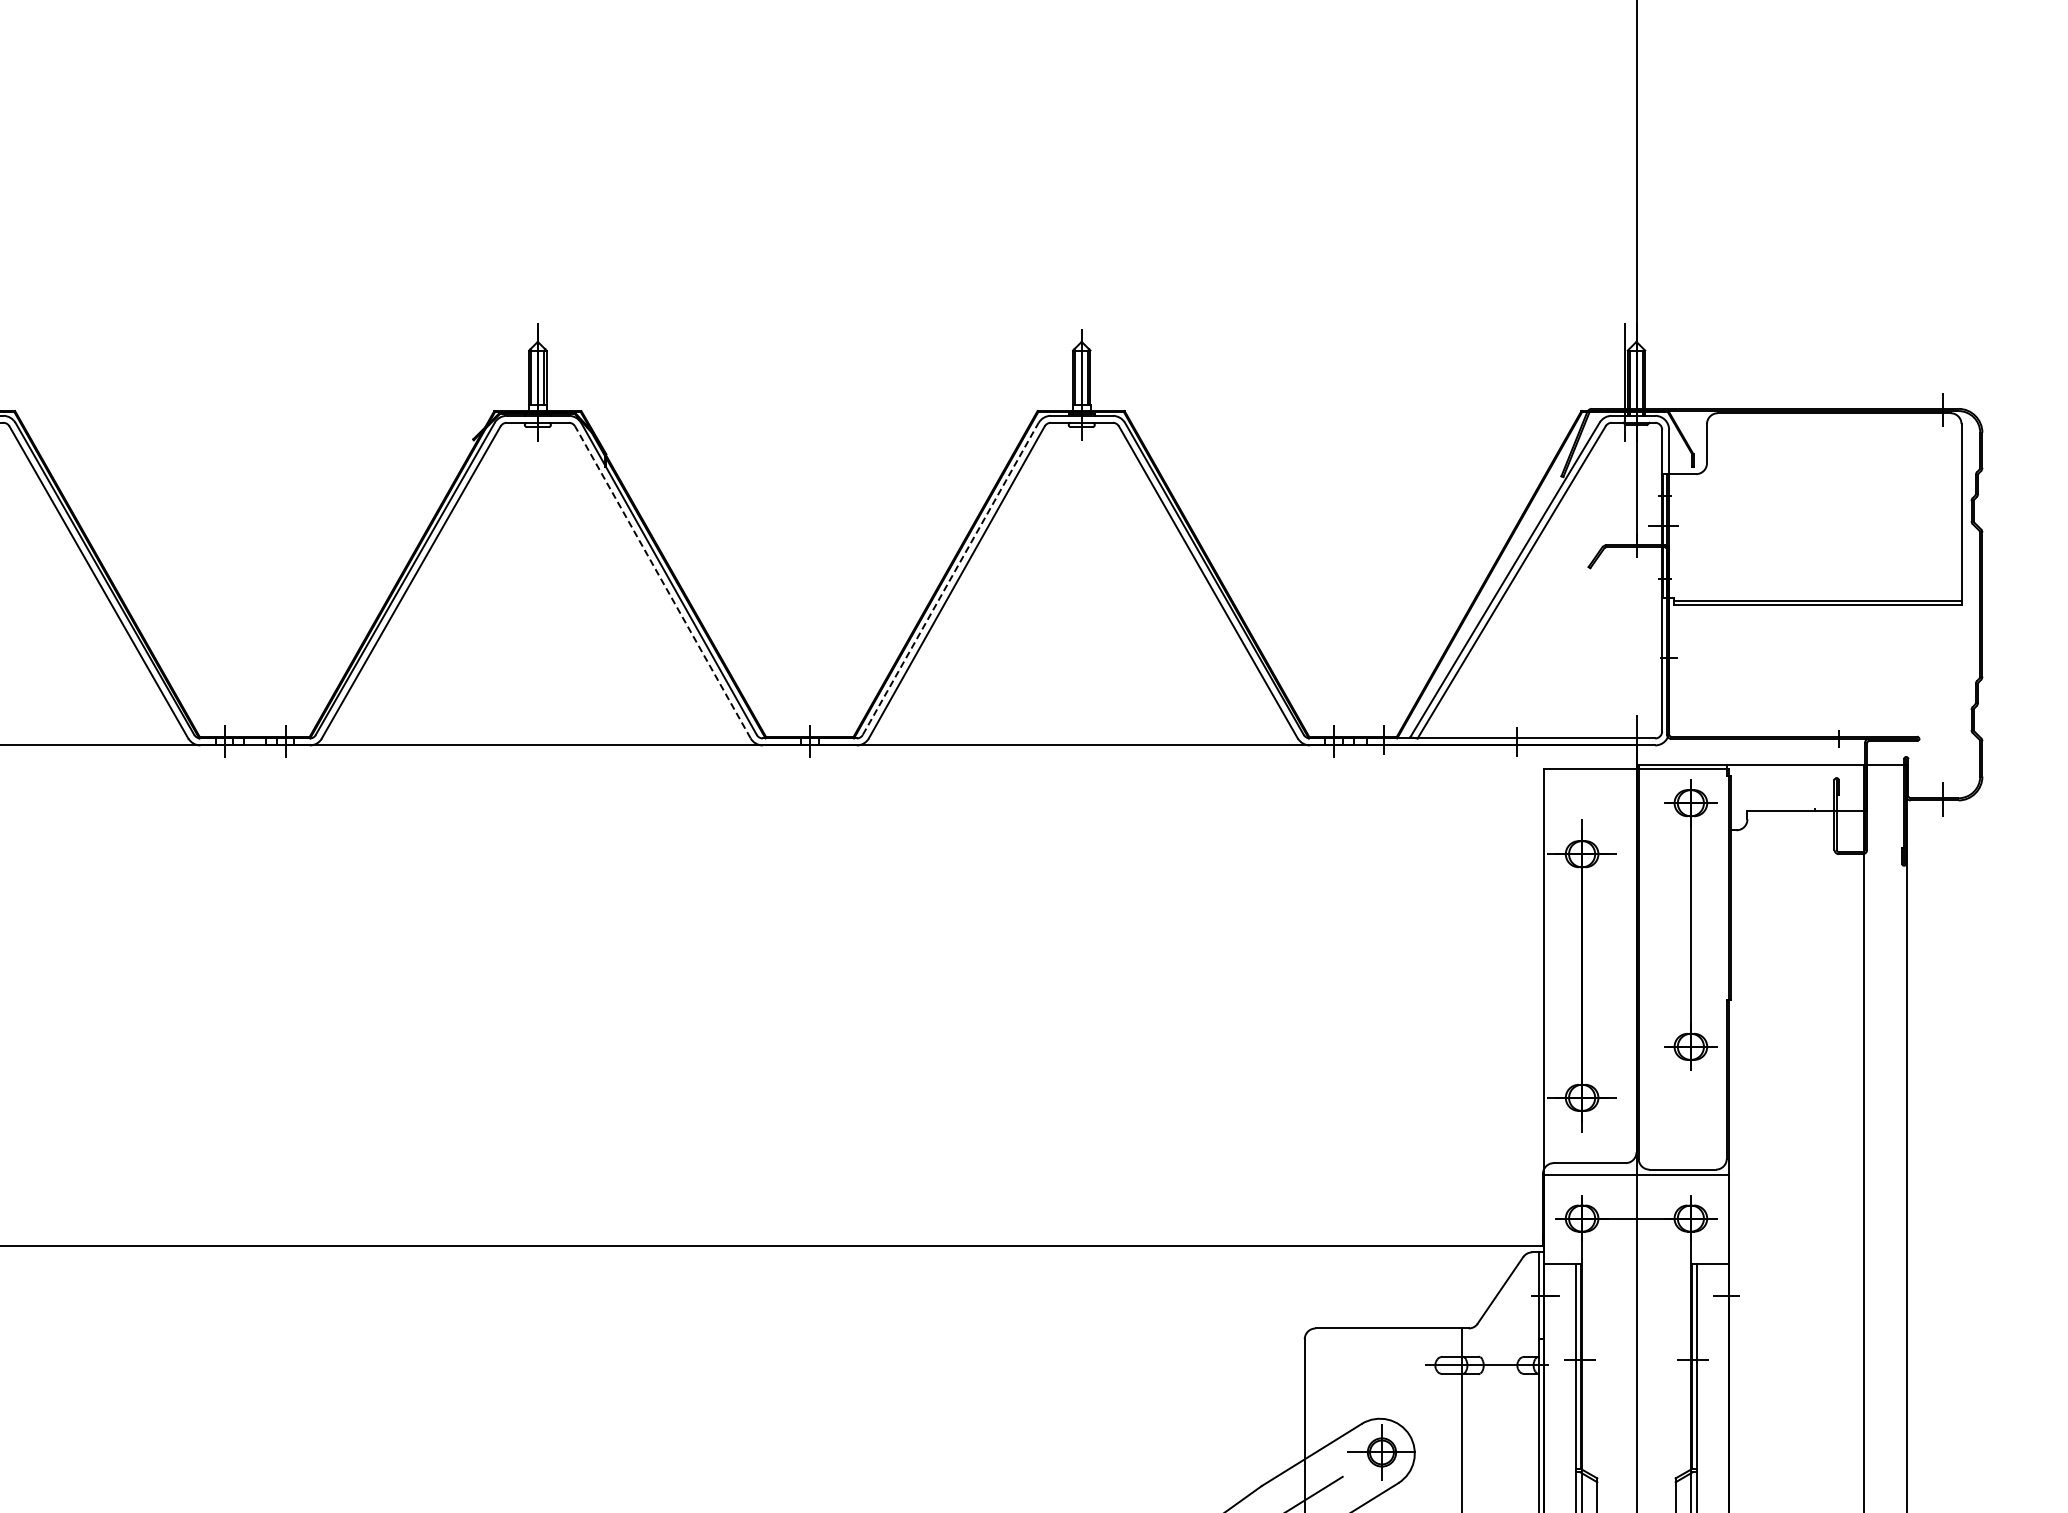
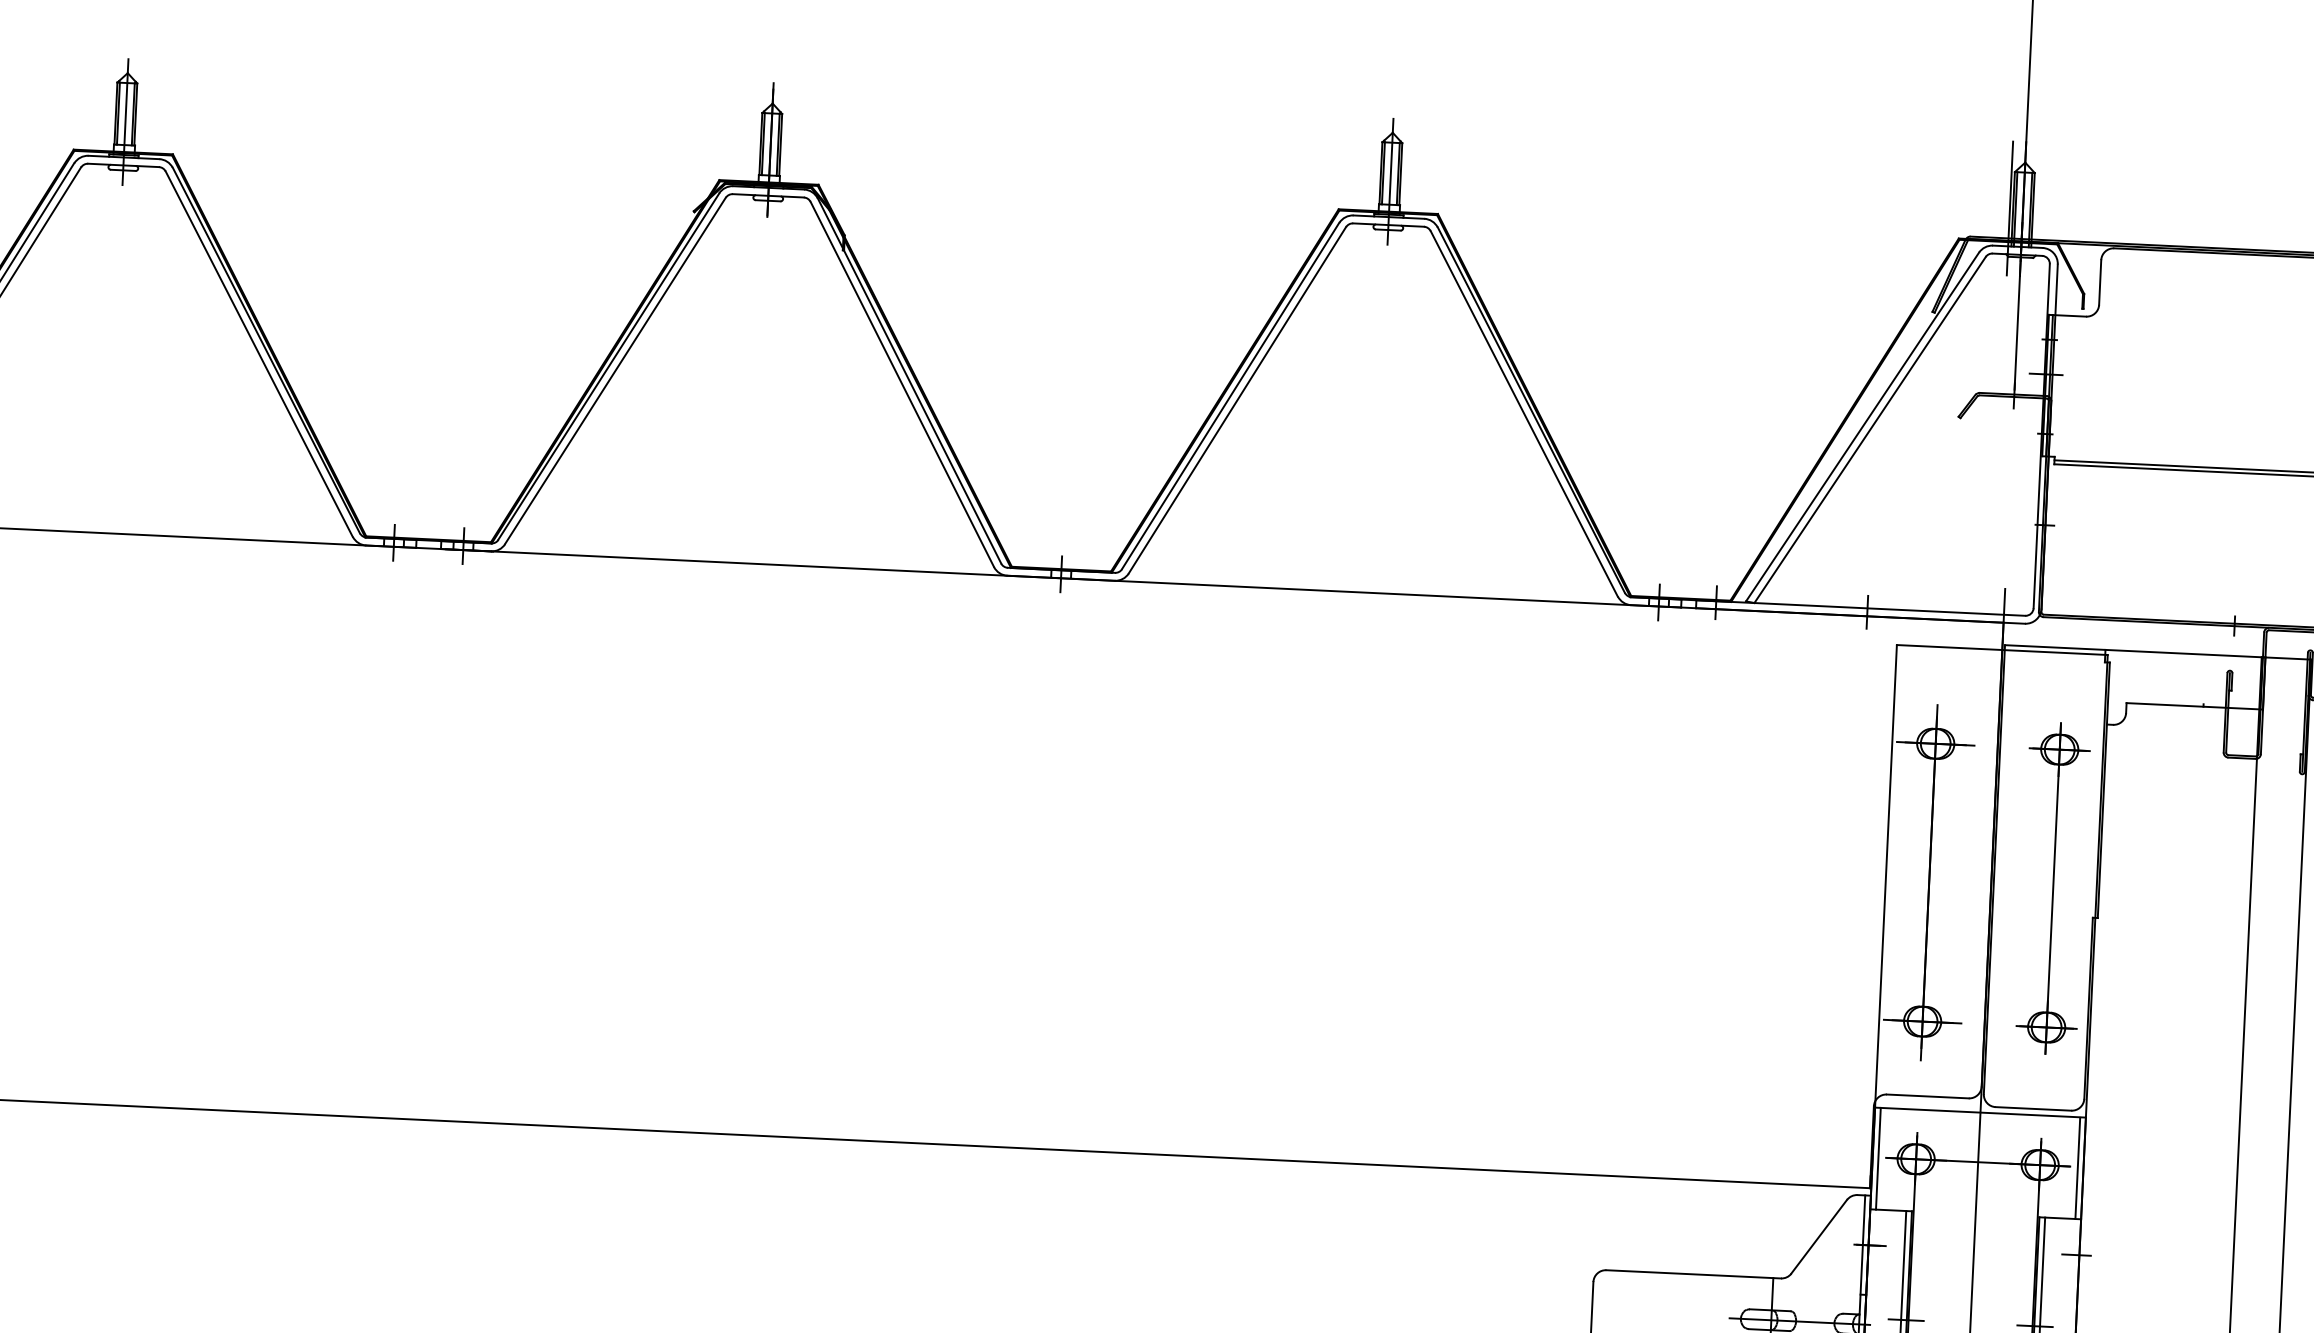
line: (951, 578) -> (1231, 395), dashed -> solid
line: (662, 582) -> (901, 384), dashed -> solid
part: (1690, 924) -> (2052, 887), moved
line: (1549, 1219) -> (1878, 1158), added
line: (1723, 1219) -> (2077, 1167), added

